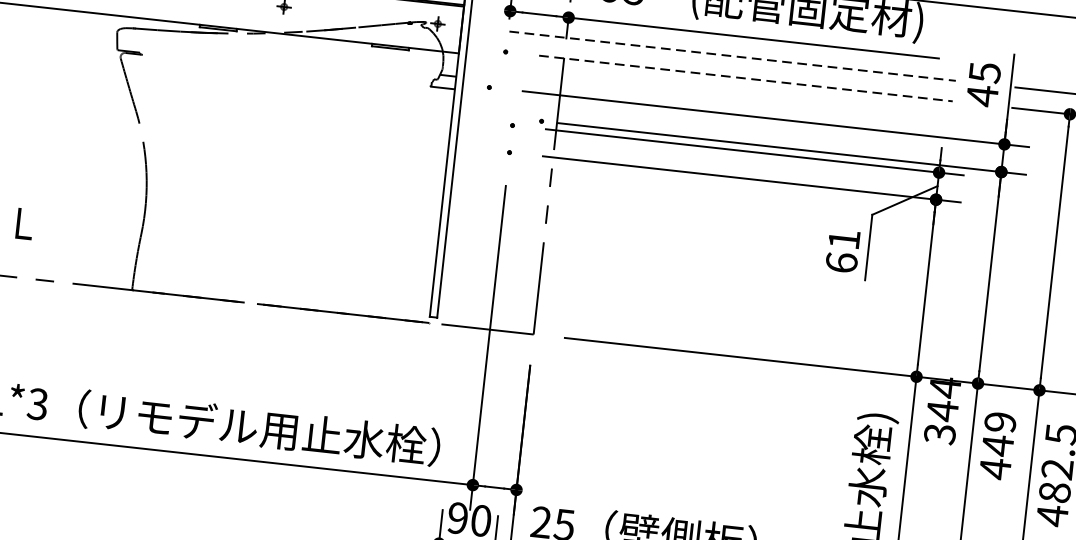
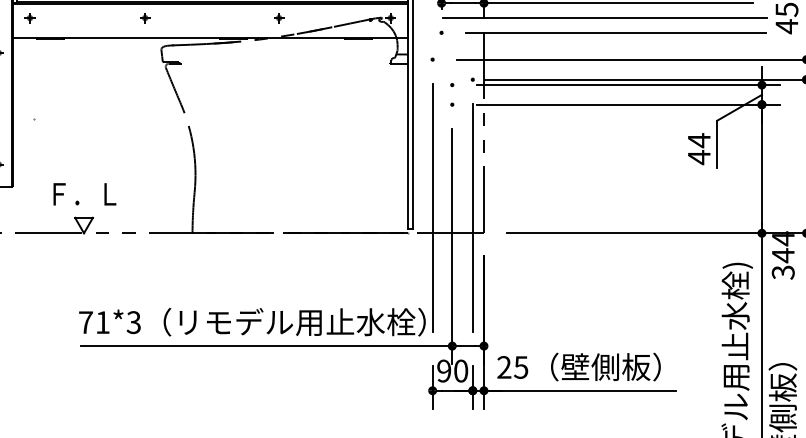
line: (733, 55) -> (605, 17), dashed -> solid
line: (746, 78) -> (616, 32), dashed -> solid
text: (841, 251) -> (698, 149), 61 -> 44
line: (466, 291) -> (432, 207), added
line: (520, 311) -> (472, 217), added

